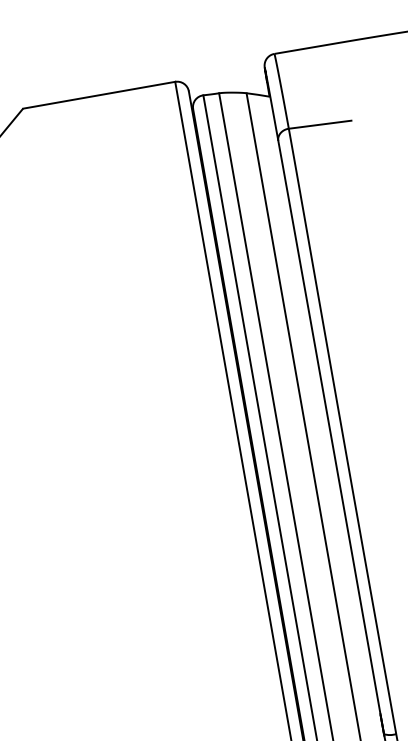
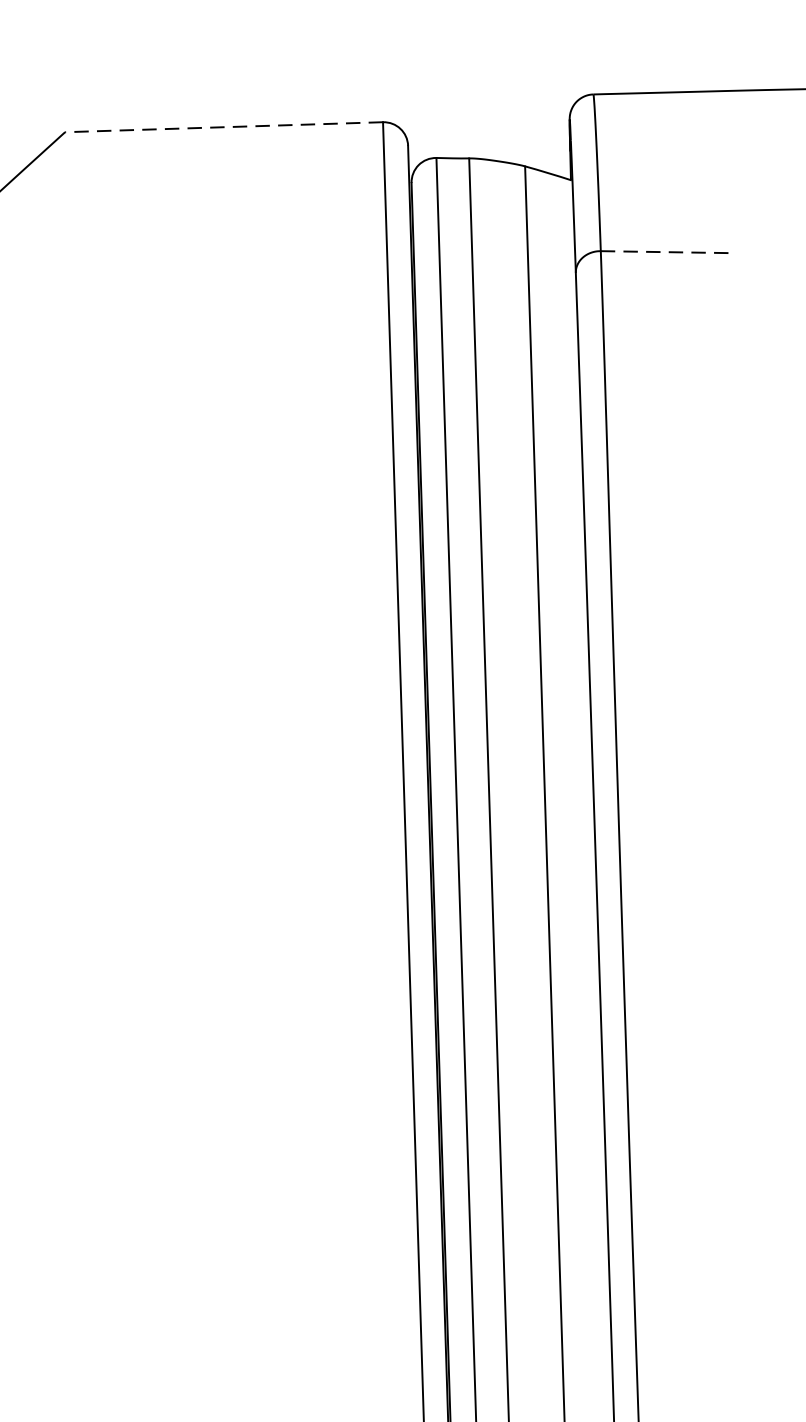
line: (98, 95) -> (222, 127), solid -> dashed
line: (320, 124) -> (666, 251), solid -> dashed

